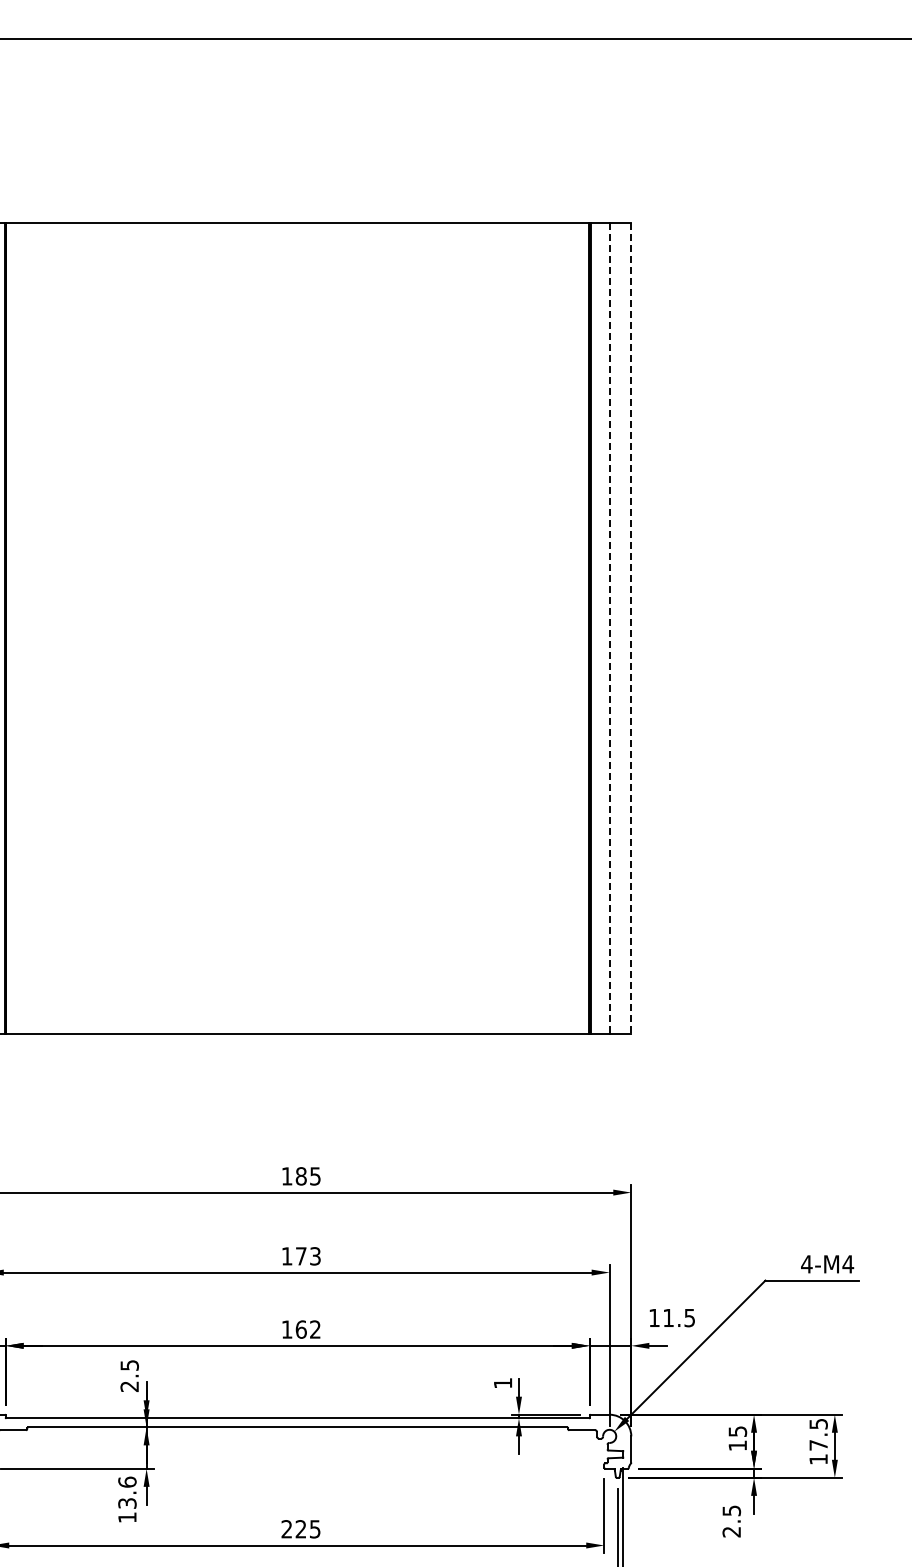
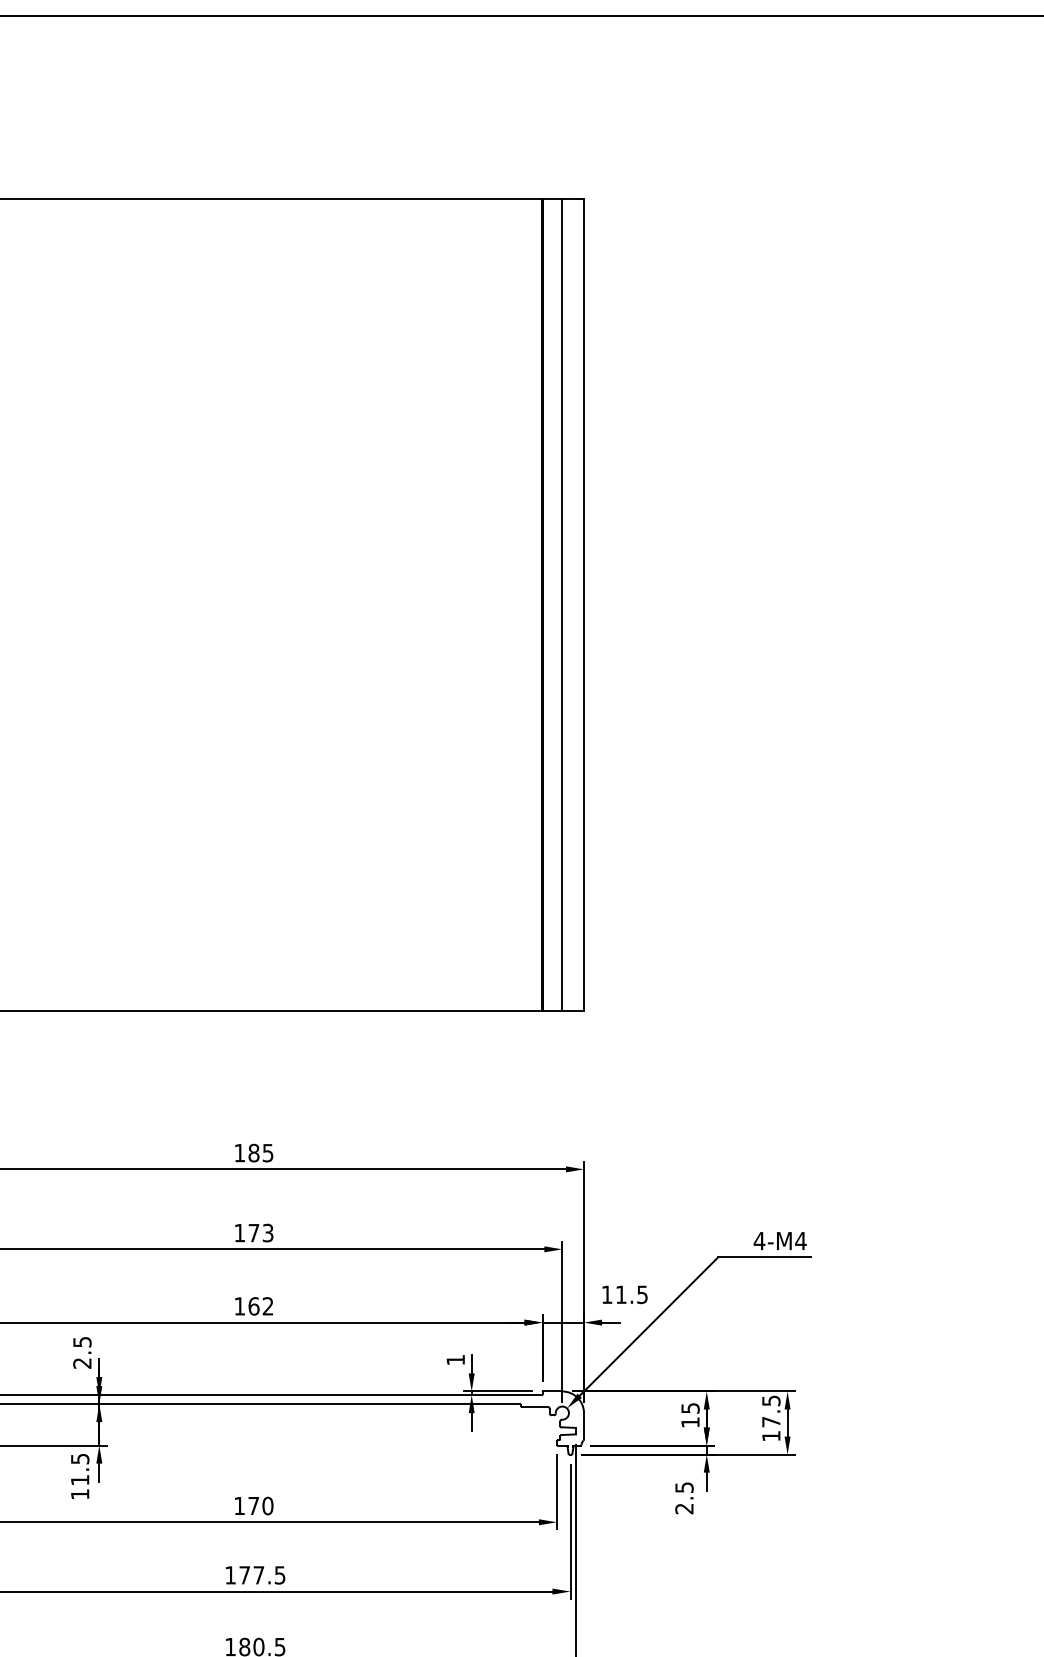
line: (609, 628) -> (562, 605), dashed -> solid
line: (631, 628) -> (584, 605), dashed -> solid
text: (126, 1492) -> (79, 1469), 13.6 -> 11.5
text: (300, 1528) -> (253, 1505), 225 -> 170

